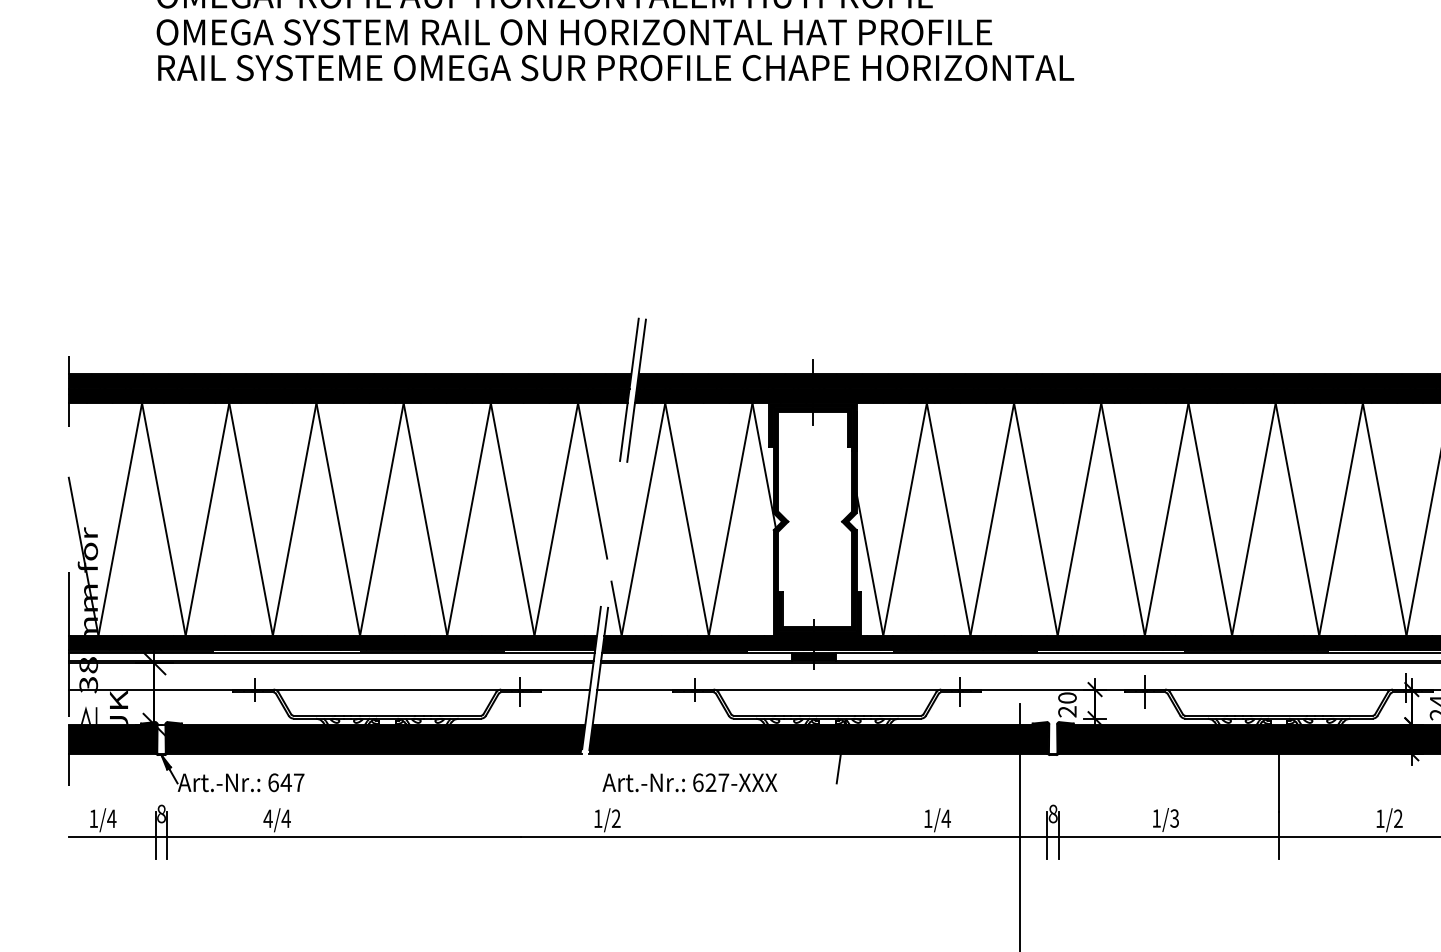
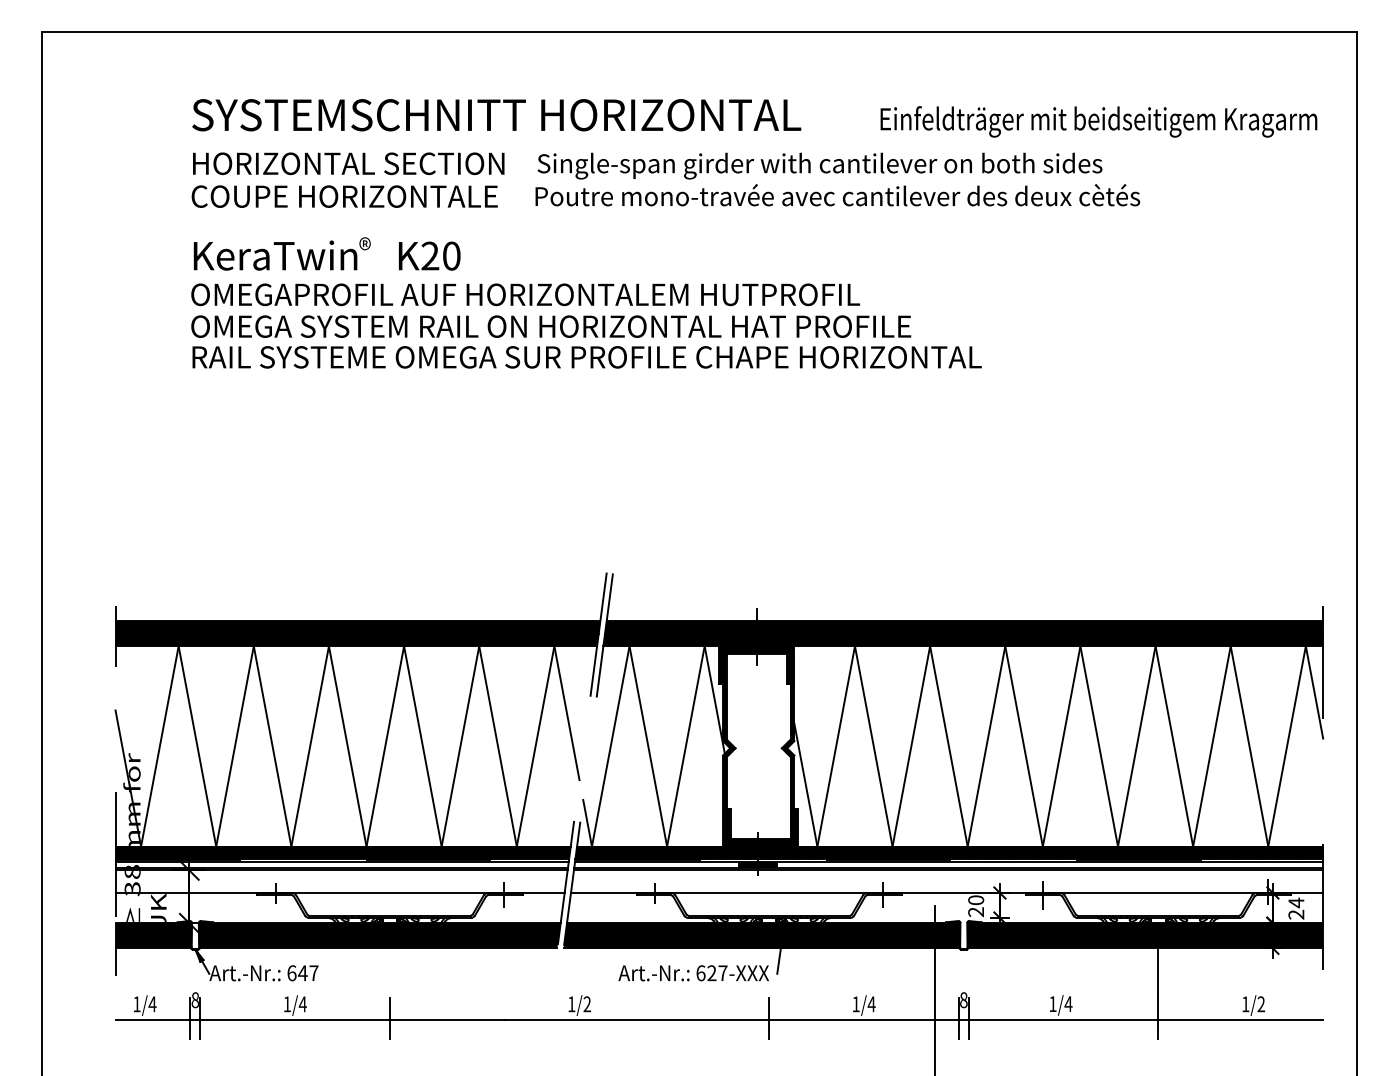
text: (689, 783) -> (693, 973), moved
text: (268, 818) -> (287, 1004), 4/4 -> 1/4
text: (1174, 818) -> (1068, 1004), 1/3 -> 1/4
line: (387, 835) -> (390, 1018), added
line: (827, 835) -> (769, 1018), added

